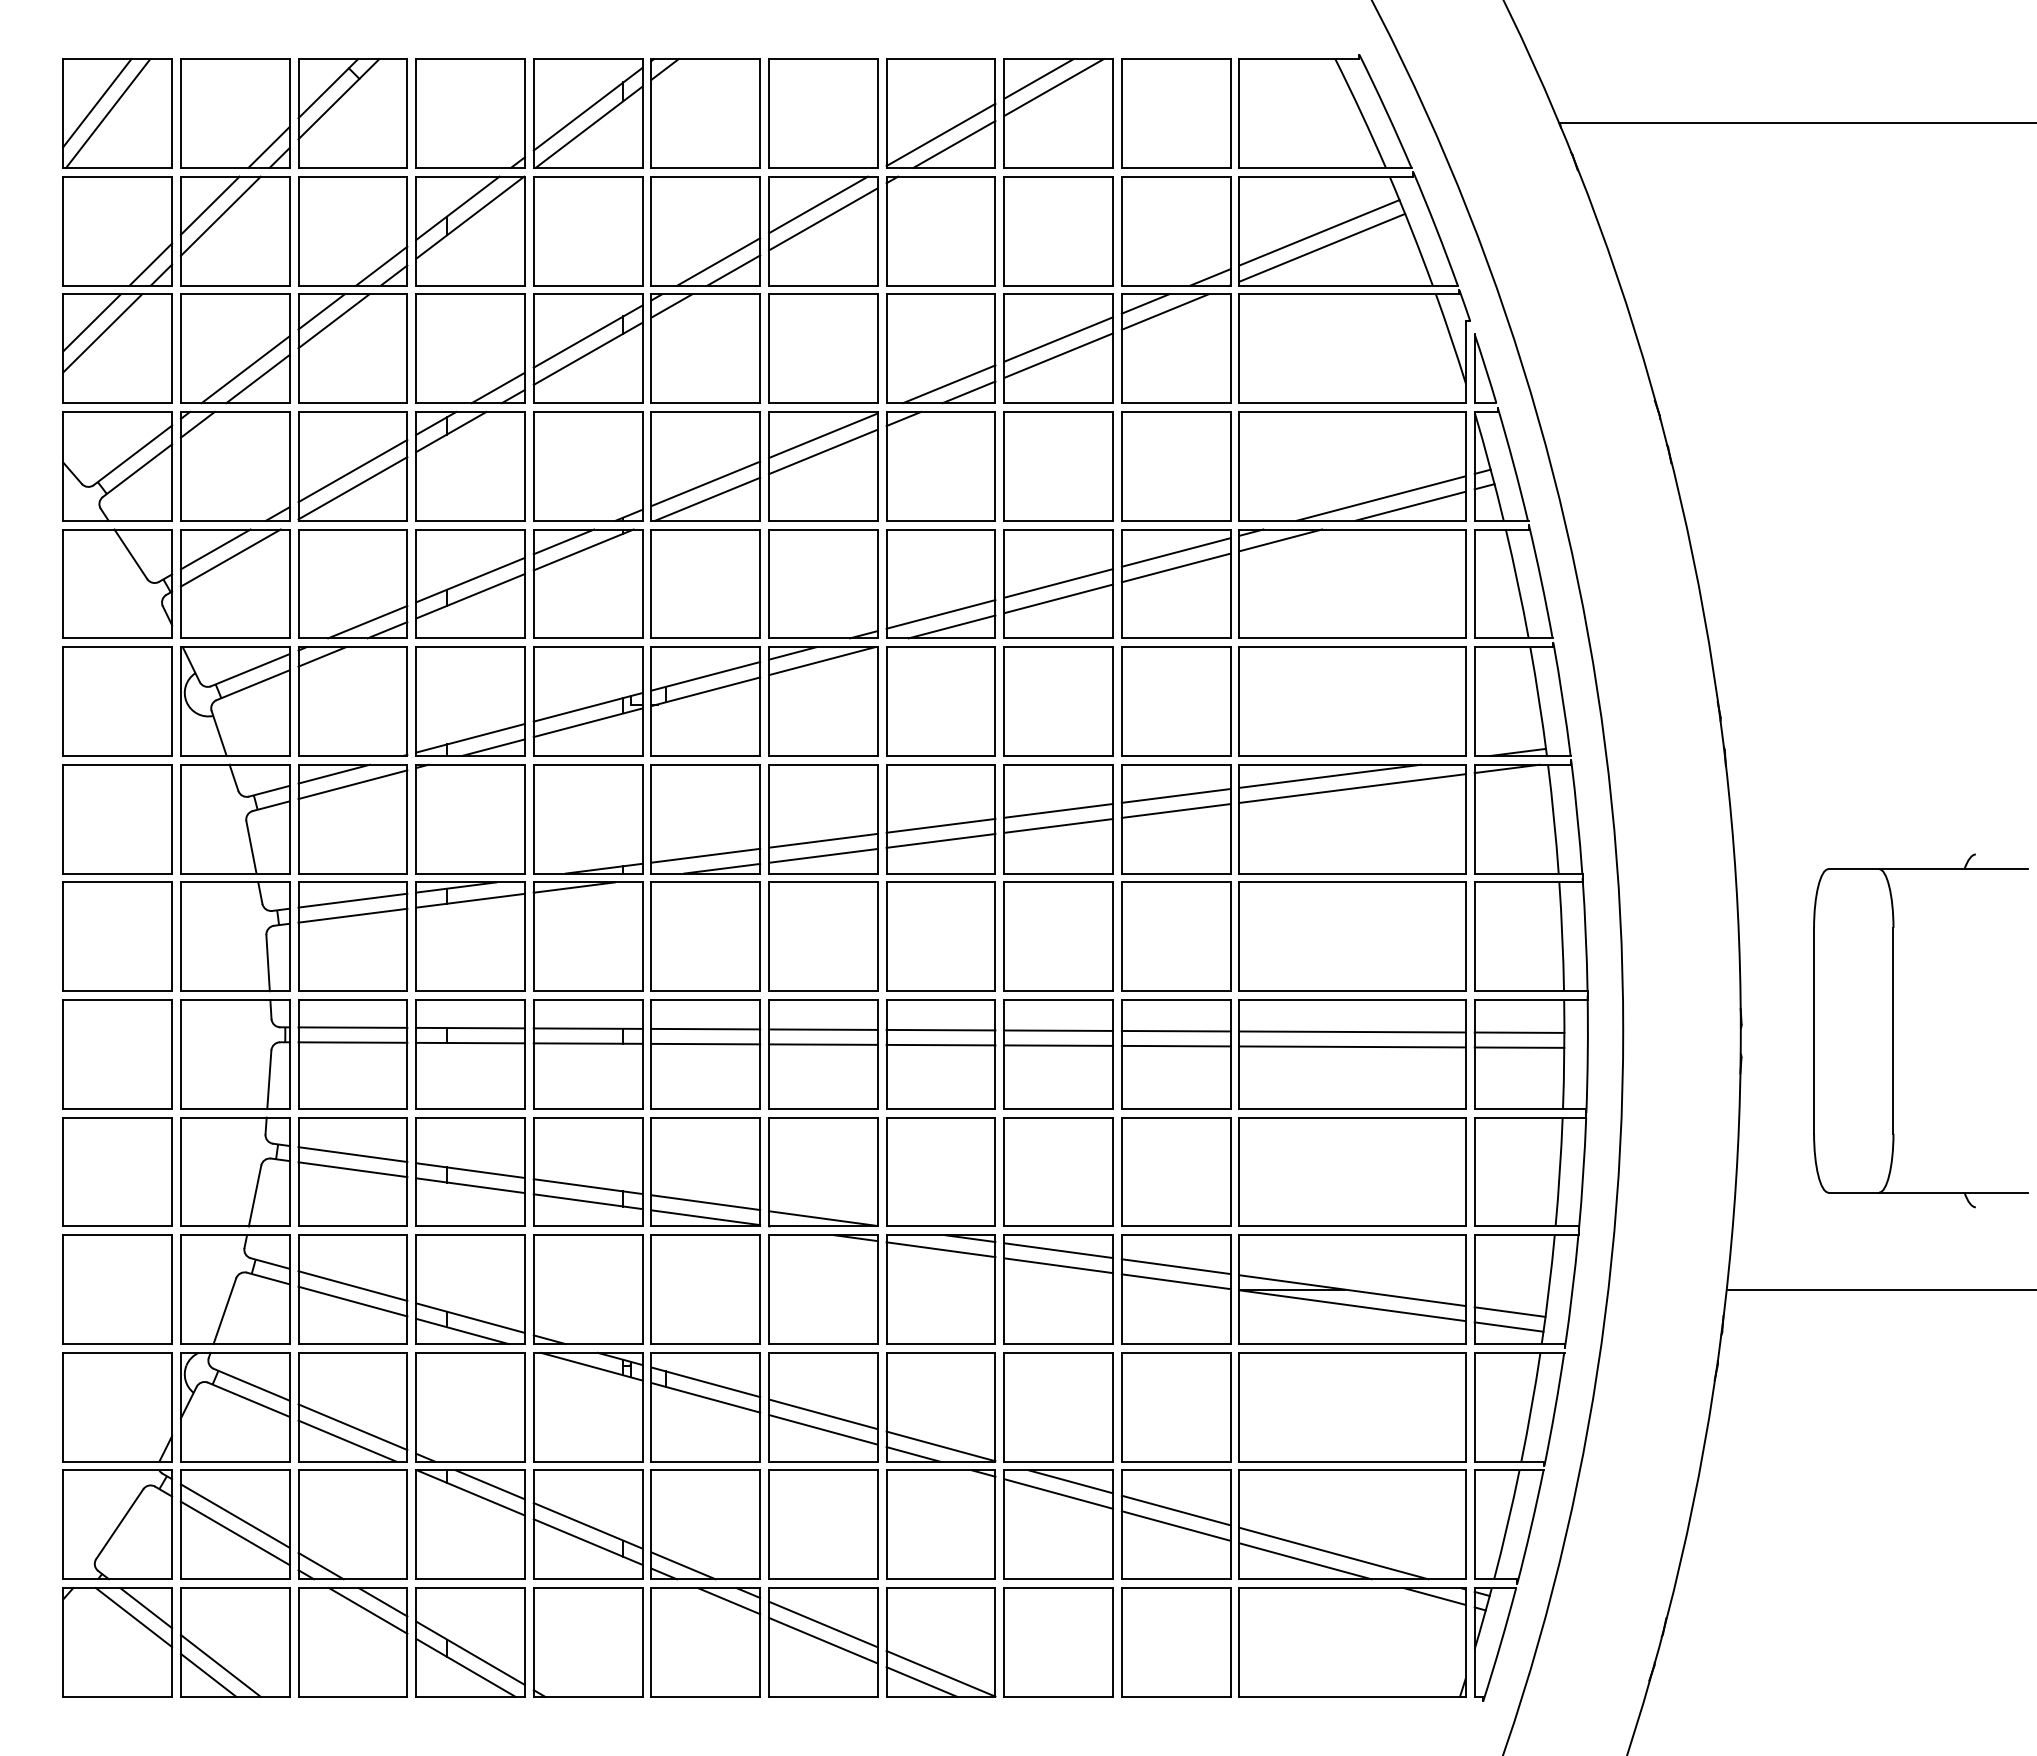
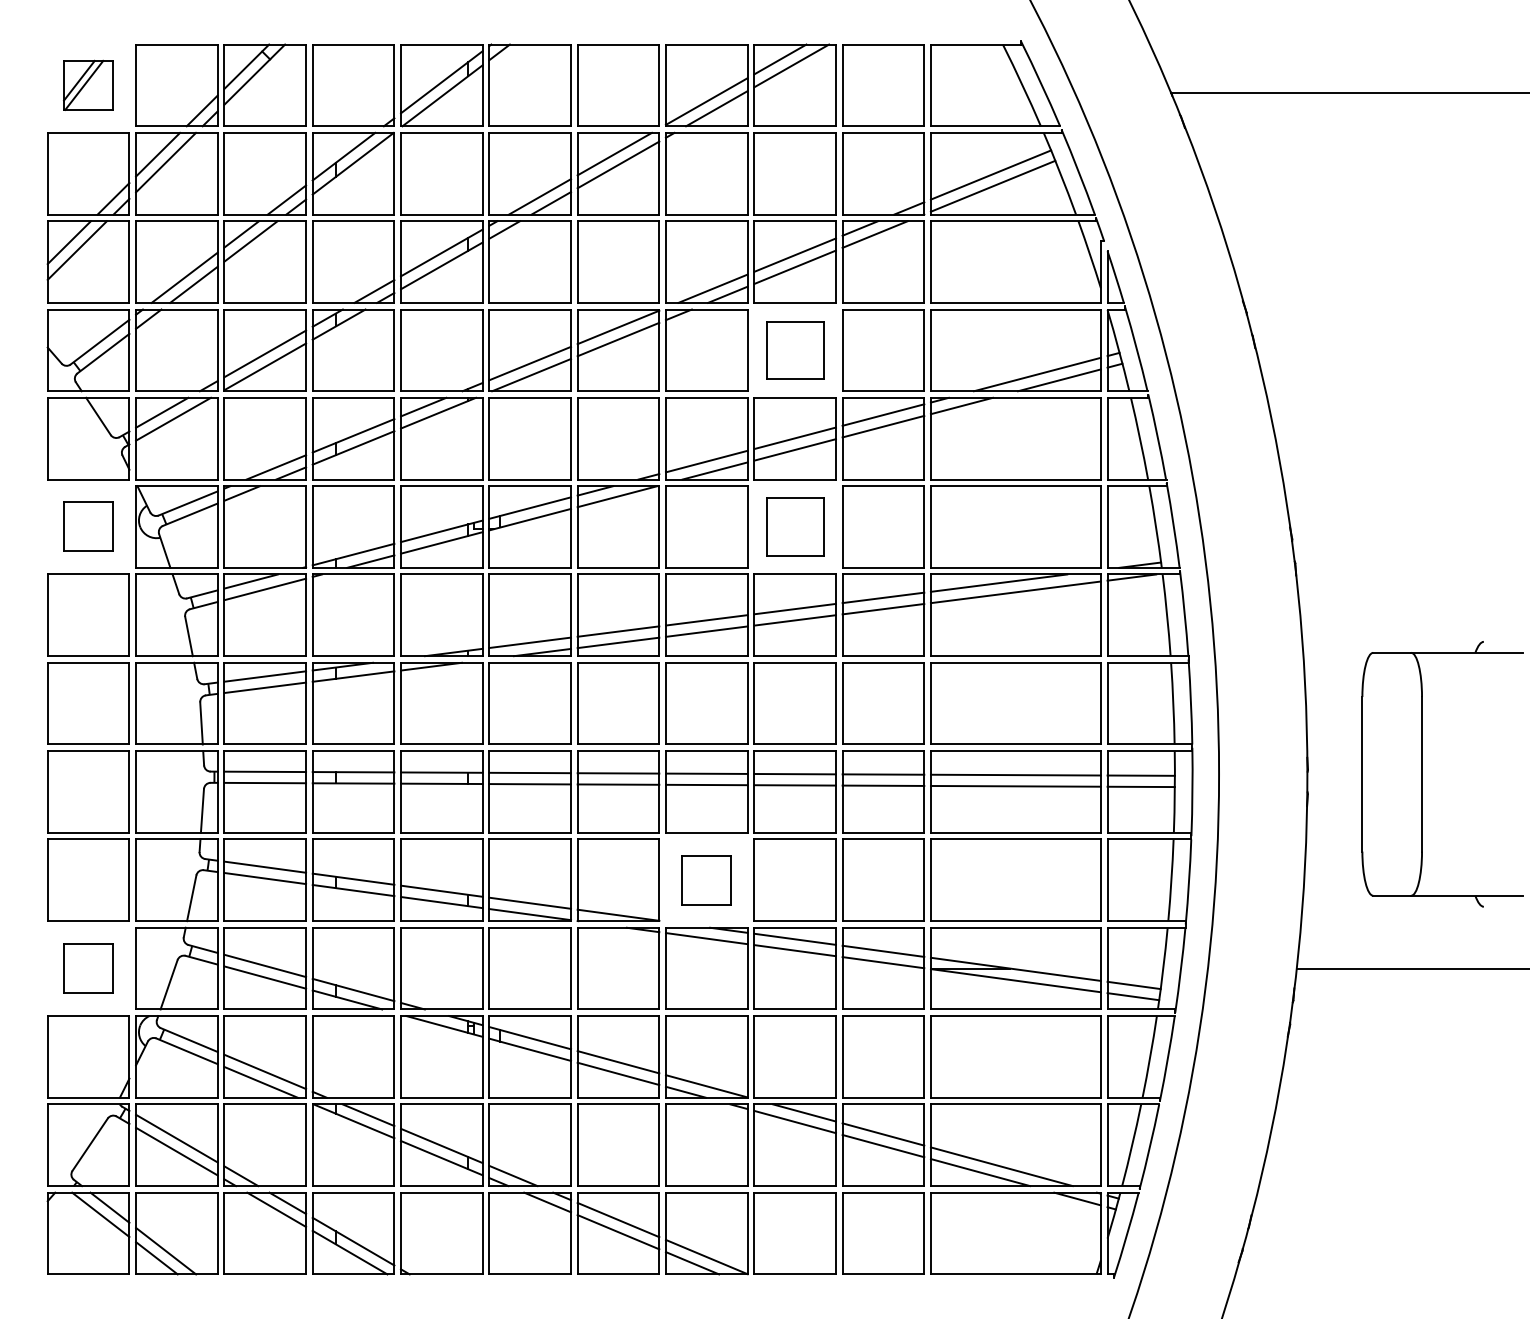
part: (117, 113) -> (88, 85), size x0.6
part: (1058, 466) -> (795, 350), size x0.7
part: (117, 701) -> (88, 526), size x0.6
part: (1058, 701) -> (795, 526), size x0.7
part: (940, 1171) -> (706, 879), size x0.6
part: (117, 1289) -> (88, 968), size x0.6

